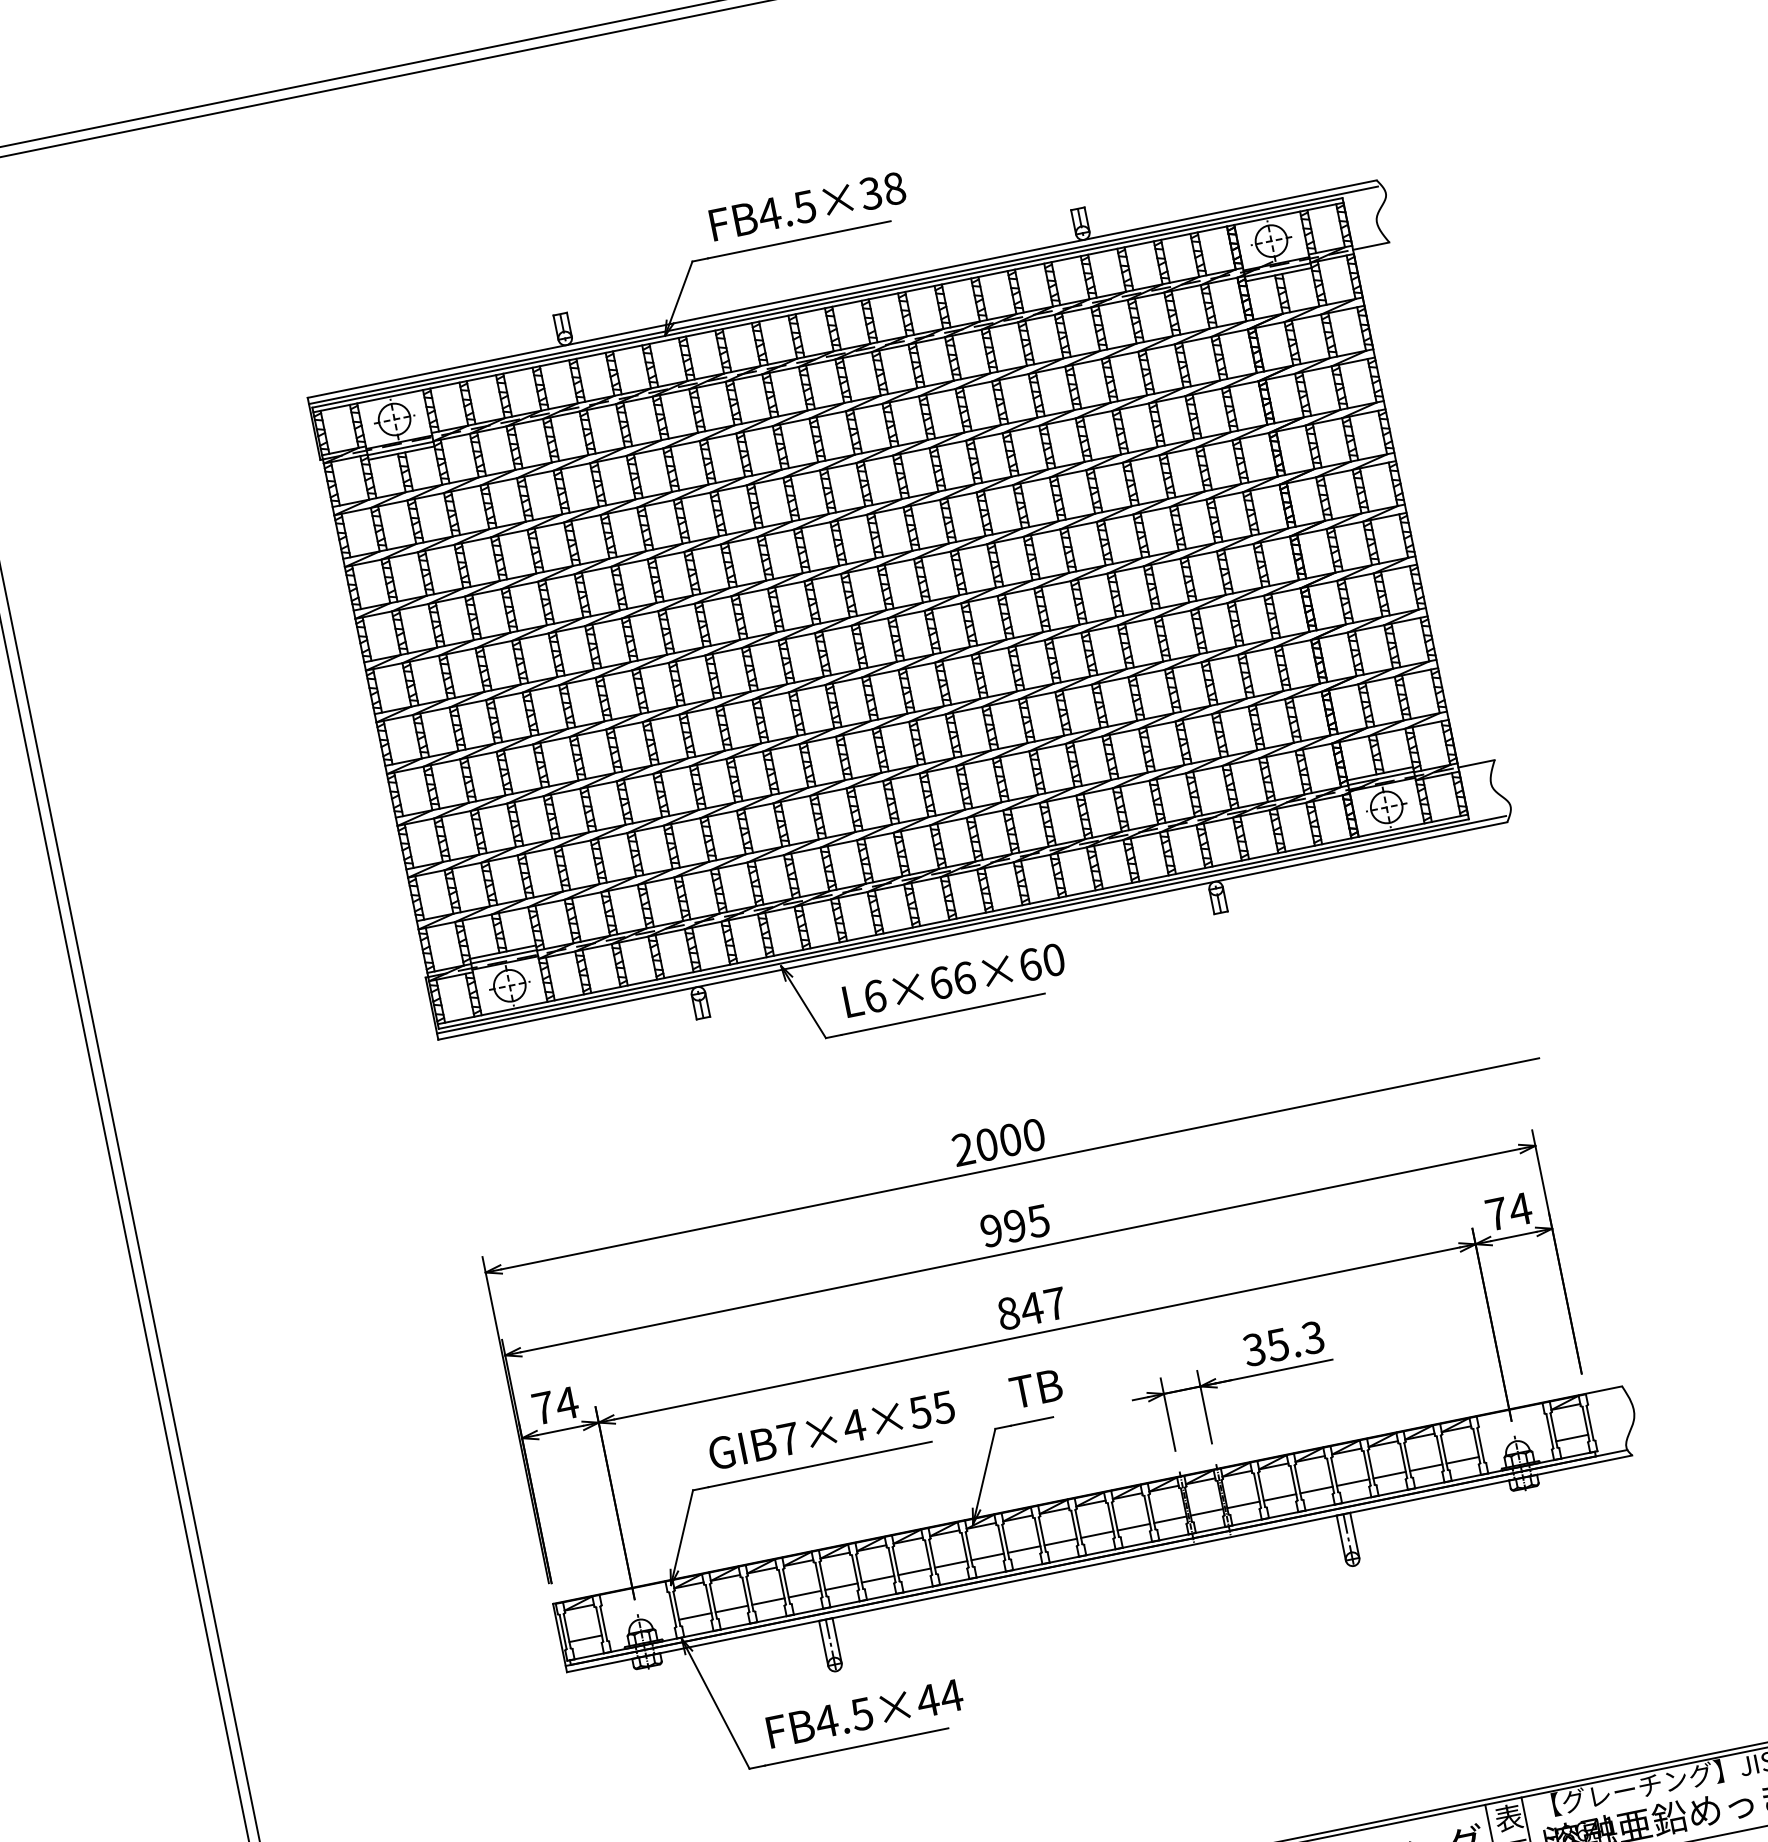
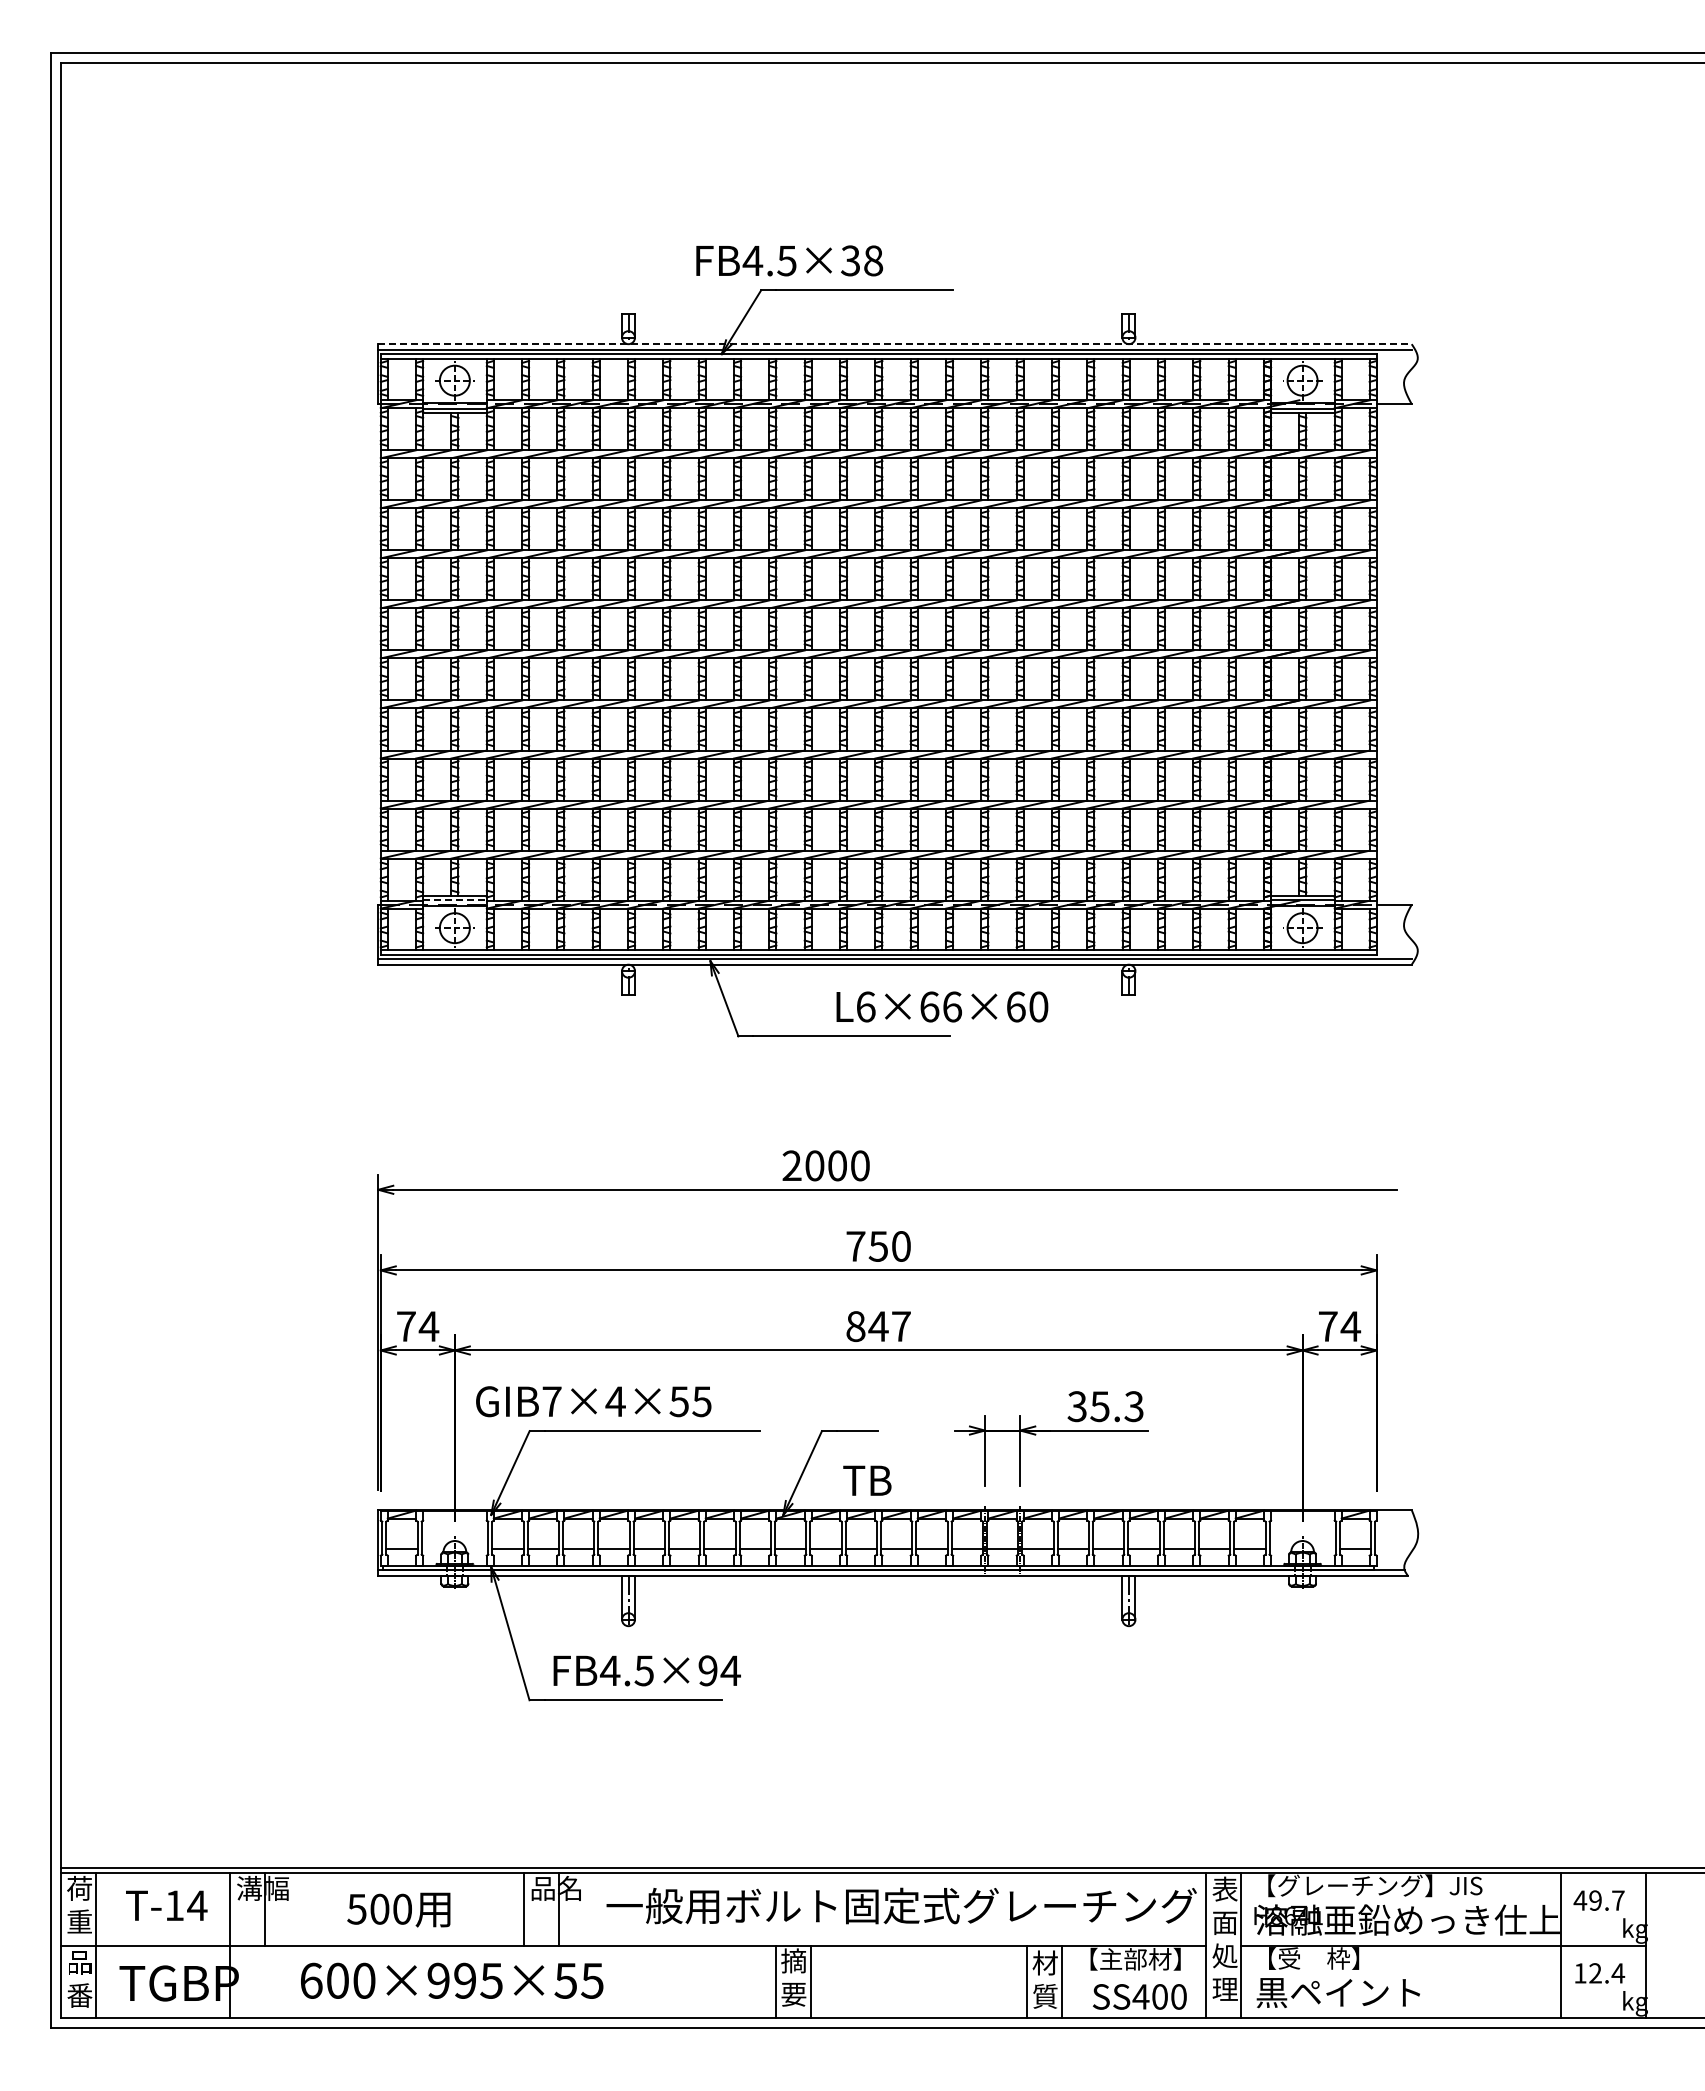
text: (807, 206) -> (789, 260), moved
line: (842, 289) -> (895, 344), solid -> dashed
line: (503, 957) -> (454, 900), solid -> dashed
text: (954, 979) -> (942, 1006), moved
text: (997, 1142) -> (825, 1165), moved
text: (1015, 1225) -> (878, 1246), 995 -> 750
text: (1036, 1388) -> (867, 1480), moved
text: (831, 1430) -> (593, 1401), moved
text: (927, 1700) -> (707, 1670), FB4.5×44 -> FB4.5×94

